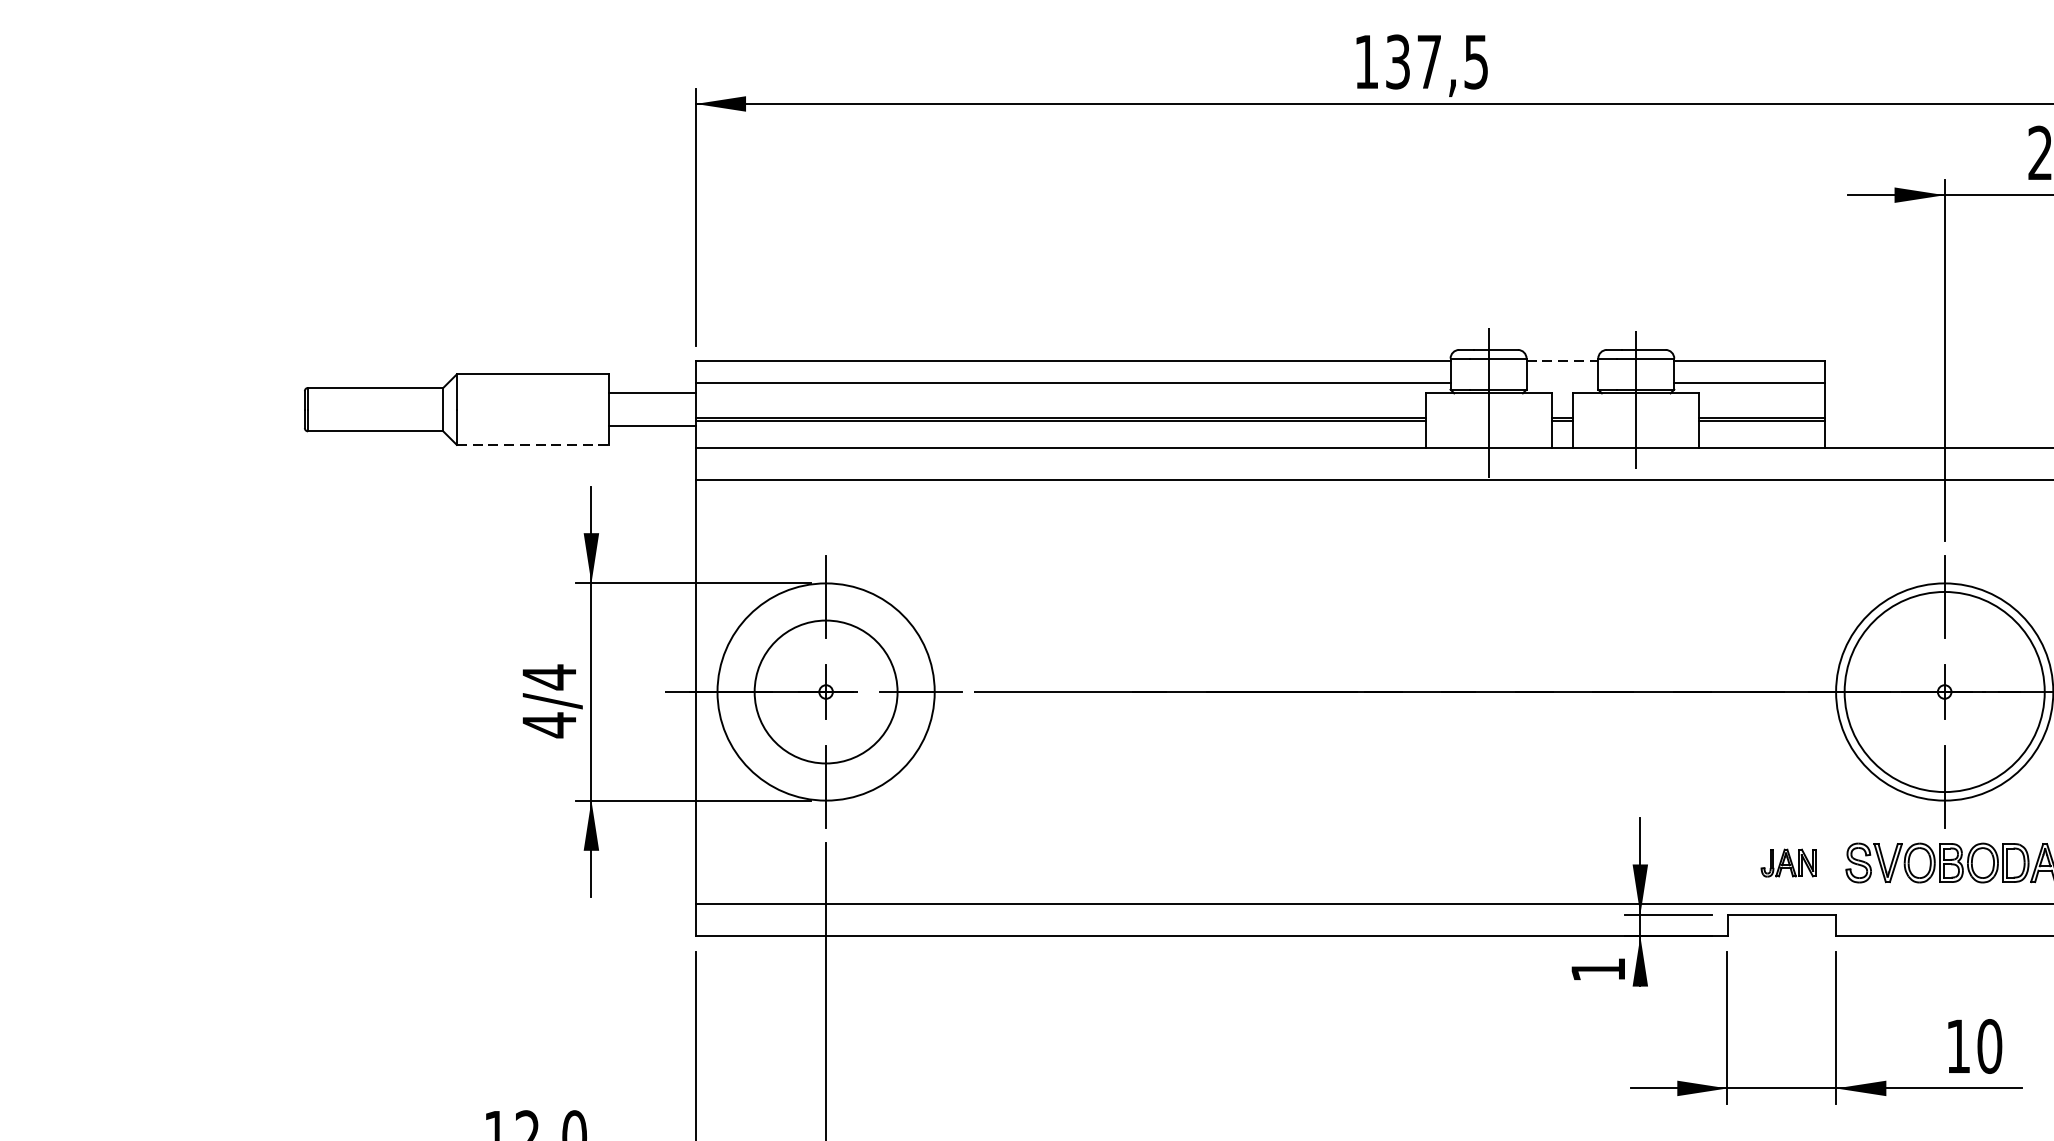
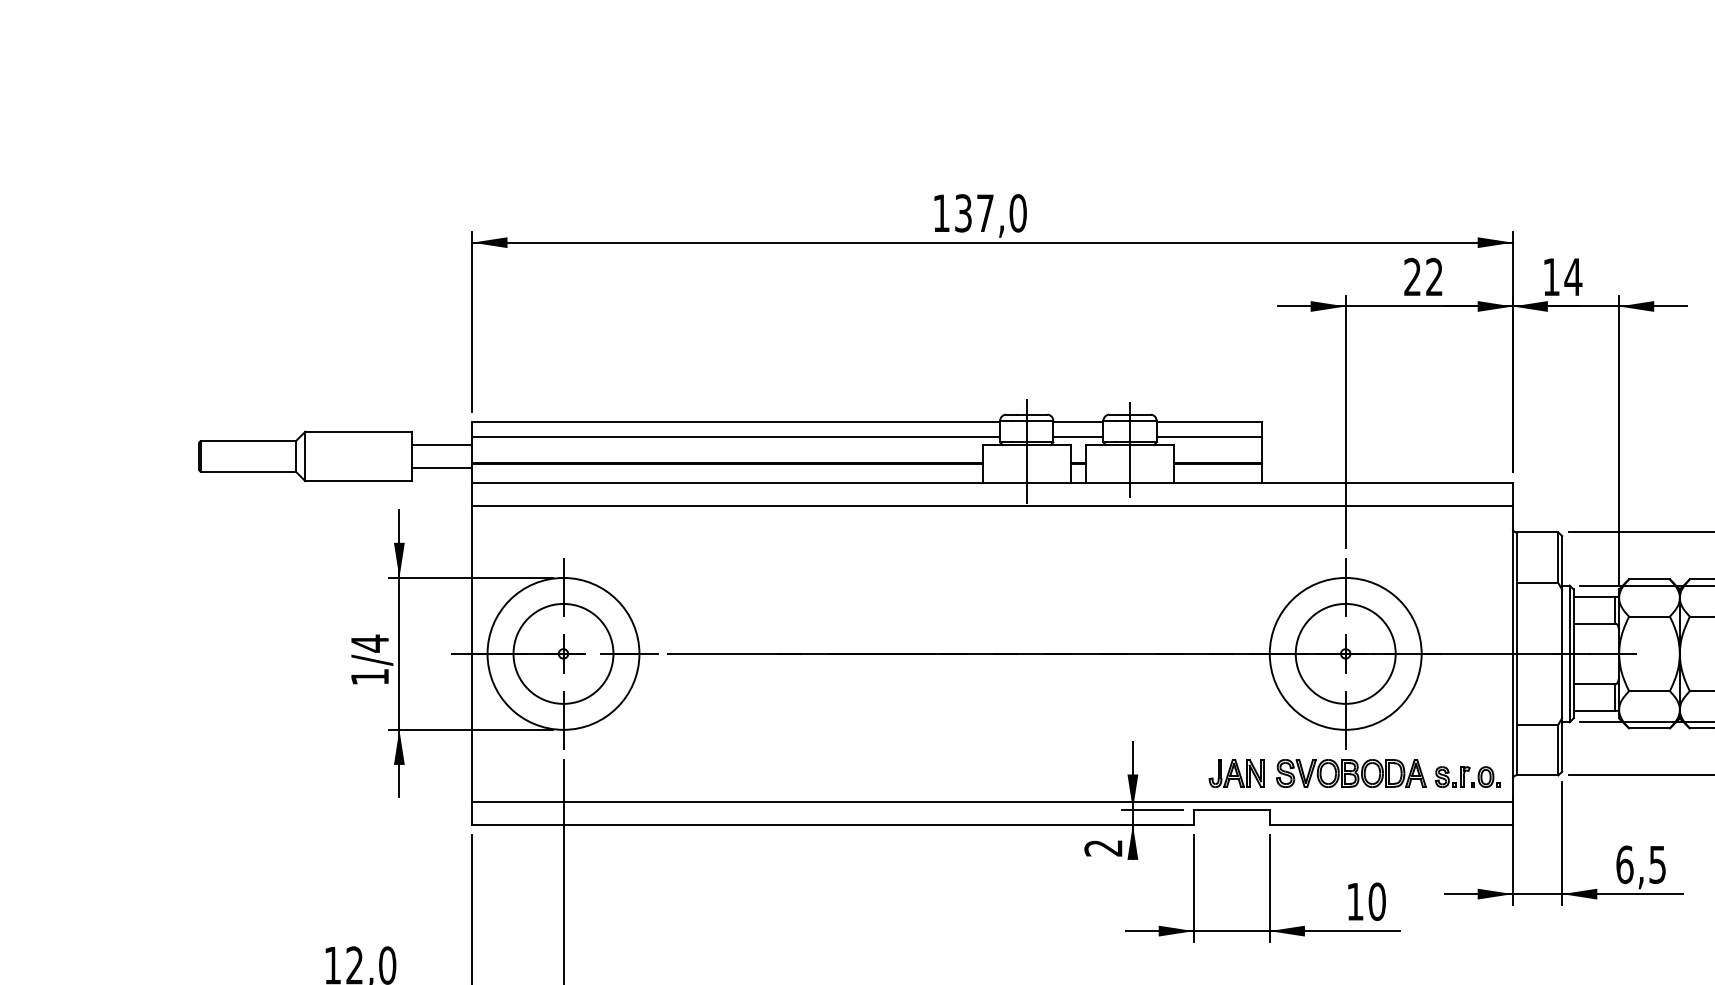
text: (1475, 62) -> (1017, 213), 137,5 -> 137,0
line: (1562, 361) -> (1078, 422), dashed -> solid
line: (1562, 382) -> (1078, 437), added
line: (532, 445) -> (358, 481), dashed -> solid
circle: (1944, 691) -> (1345, 653), size x0.71
text: (548, 725) -> (369, 677), 4/4 -> 1/4
part: (1788, 863) -> (1236, 773), size x1.43
text: (1598, 970) -> (1103, 848), 1 -> 2

